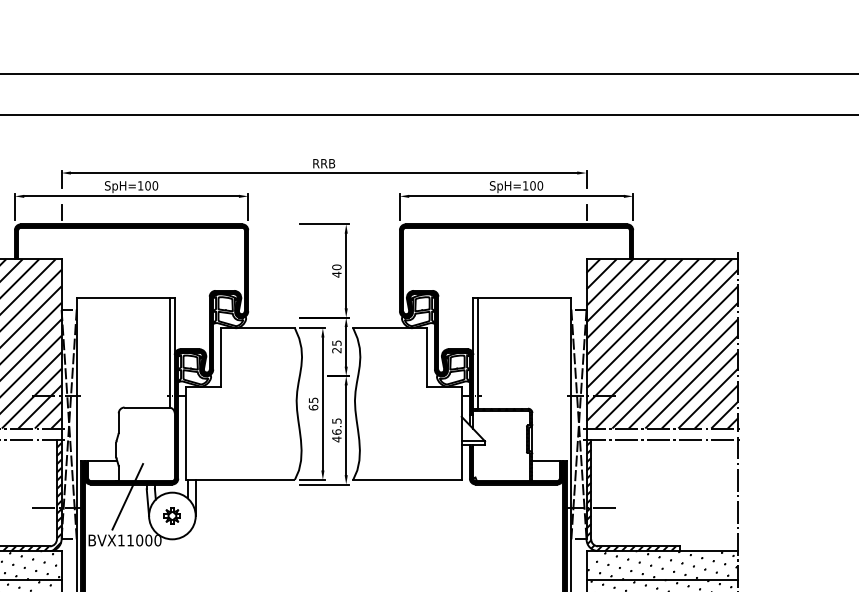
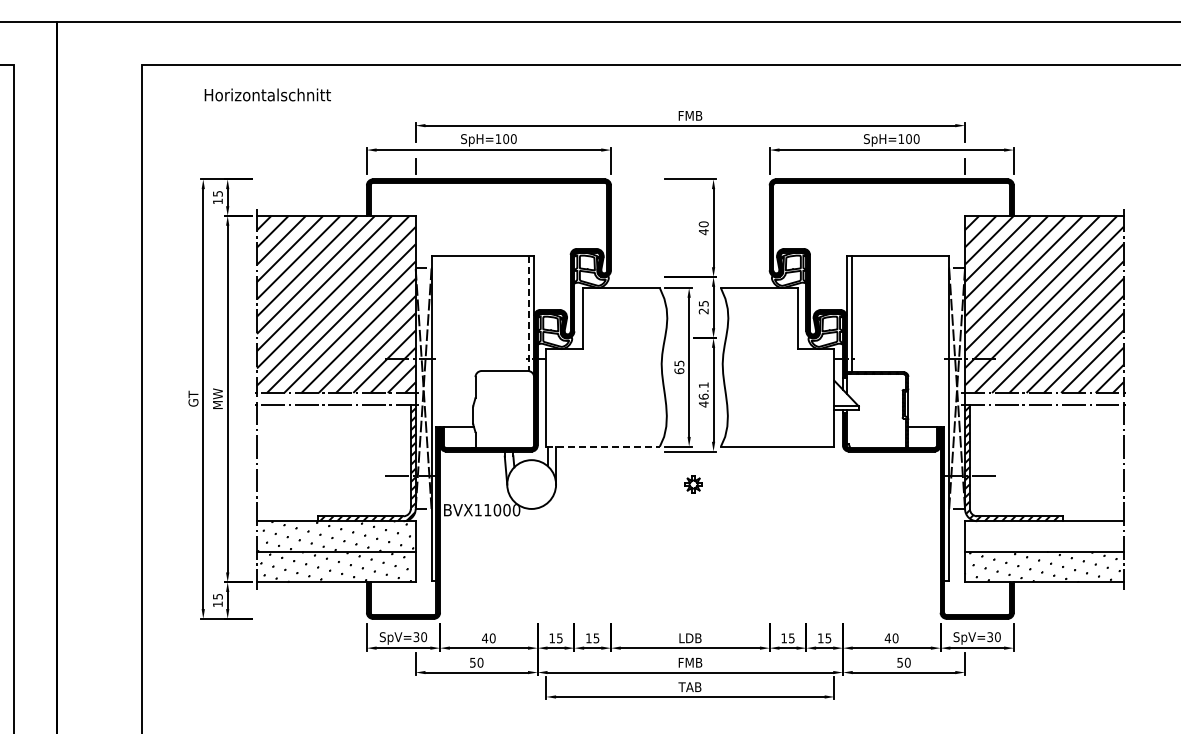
text: (324, 163) -> (690, 115), RRB -> FMB
line: (170, 353) -> (529, 314), solid -> dashed
text: (336, 421) -> (703, 385), 46.5 -> 46.1
line: (241, 479) -> (603, 446), solid -> dashed
line: (127, 496) -> (484, 464), removed
part: (172, 515) -> (693, 484), moved
hatch: (662, 565) -> (1044, 536), removed

